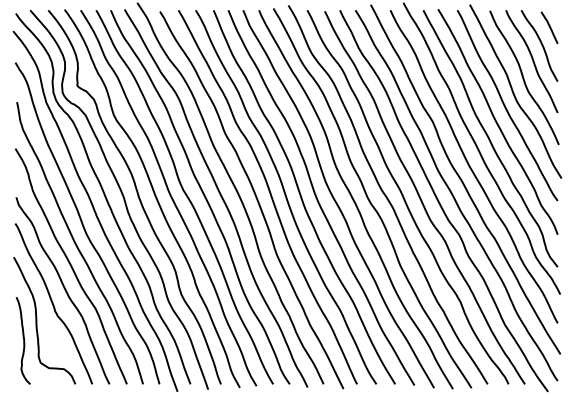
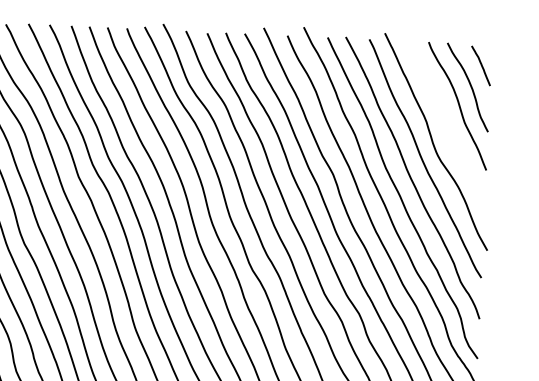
curve: (523, 77) -> (446, 125), removed

